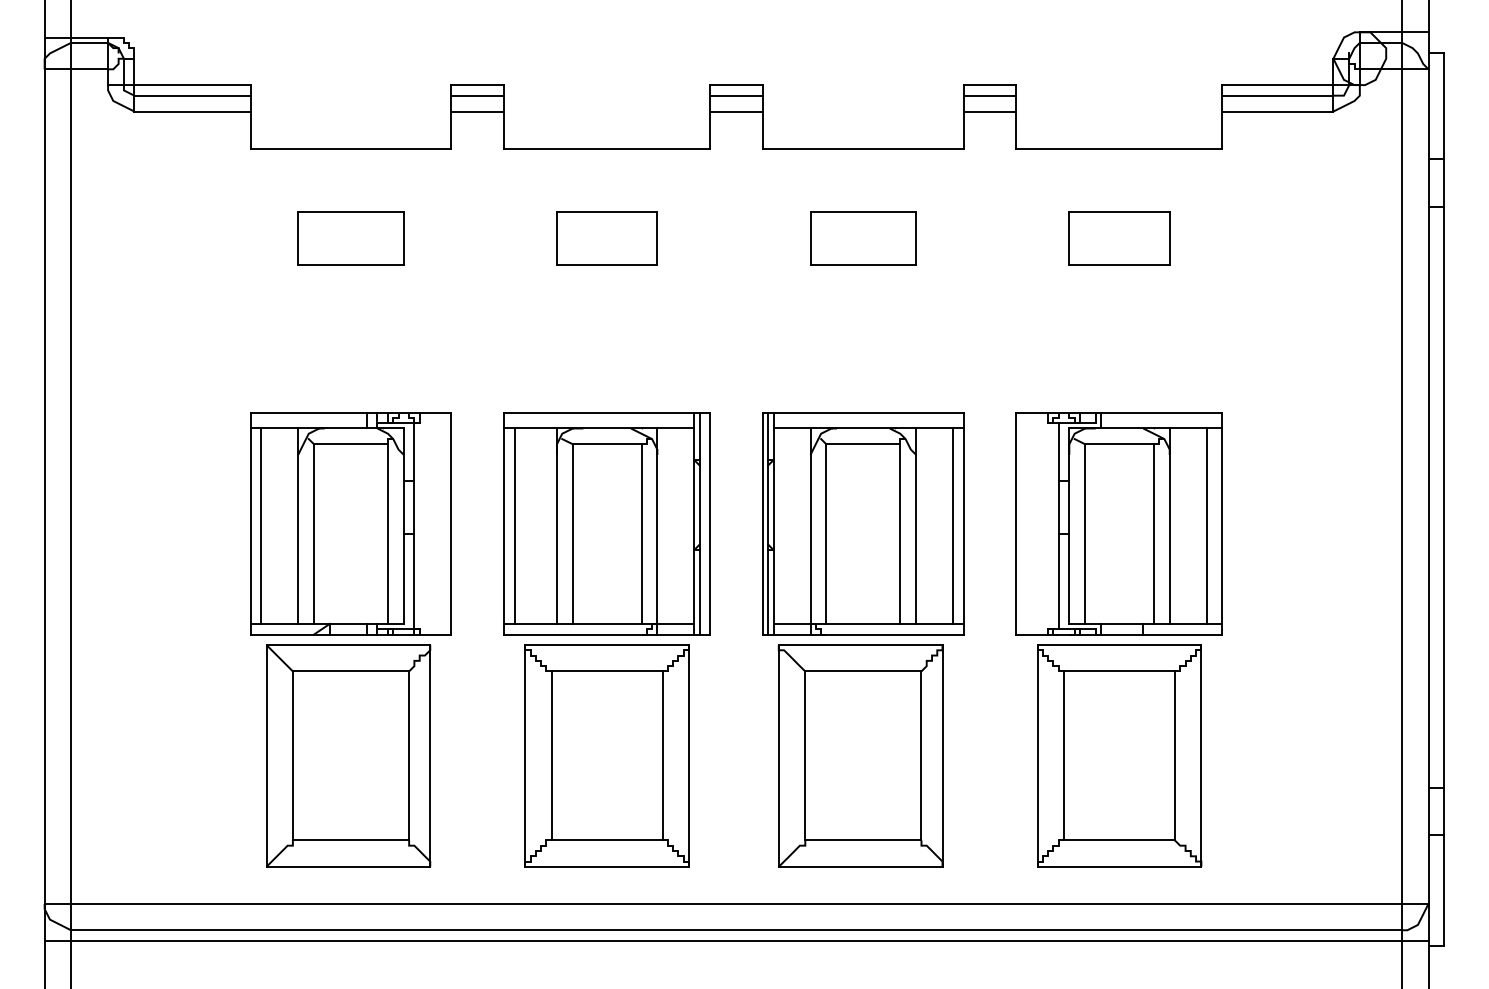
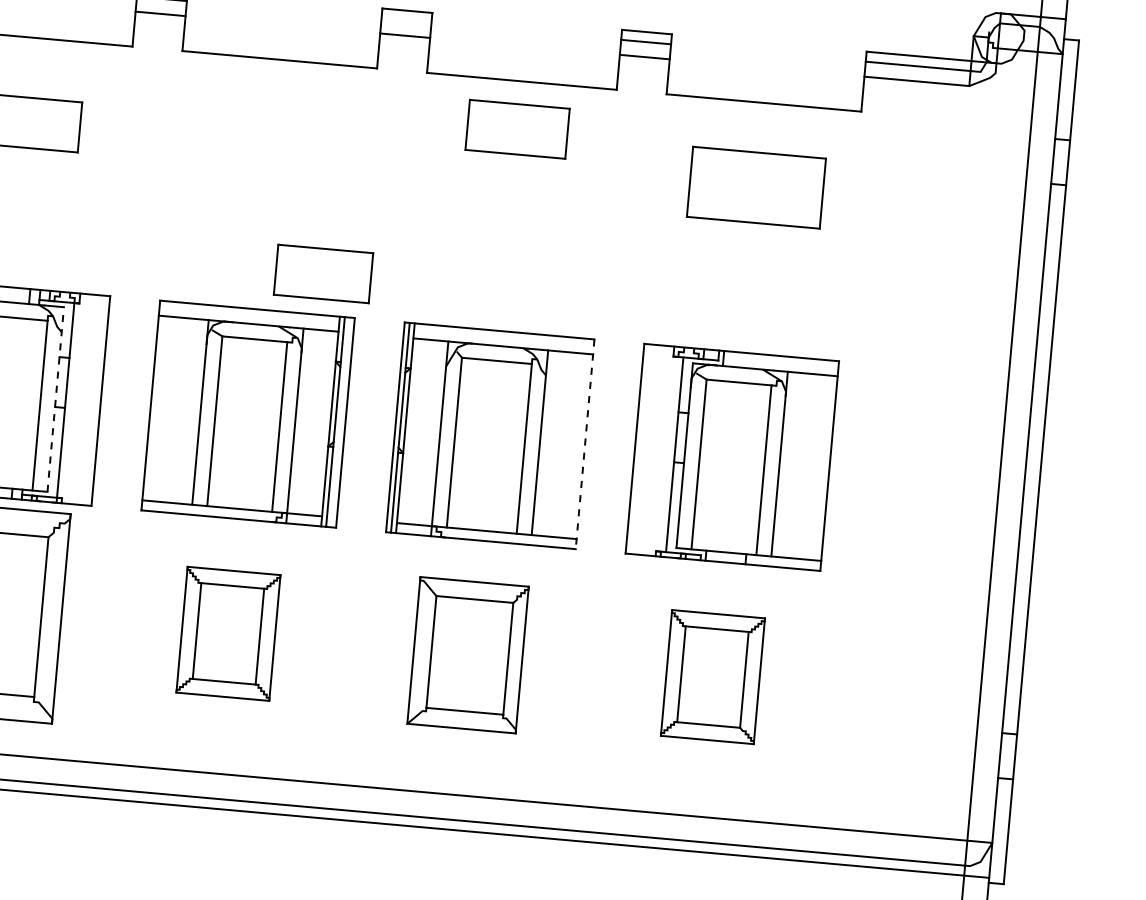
line: (736, 95) -> (406, 20), removed
part: (606, 238) -> (322, 274), moved
part: (863, 238) -> (517, 129), moved
part: (1119, 238) -> (756, 188), size x1.4
line: (963, 523) -> (584, 444), solid -> dashed
line: (514, 525) -> (160, 408), removed
line: (953, 525) -> (575, 445), removed
line: (1206, 525) -> (814, 466), removed
line: (403, 526) -> (55, 399), solid -> dashed
part: (606, 755) -> (227, 633), size x0.6
part: (860, 755) -> (468, 654), size x0.7
part: (1119, 755) -> (712, 676), size x0.6

